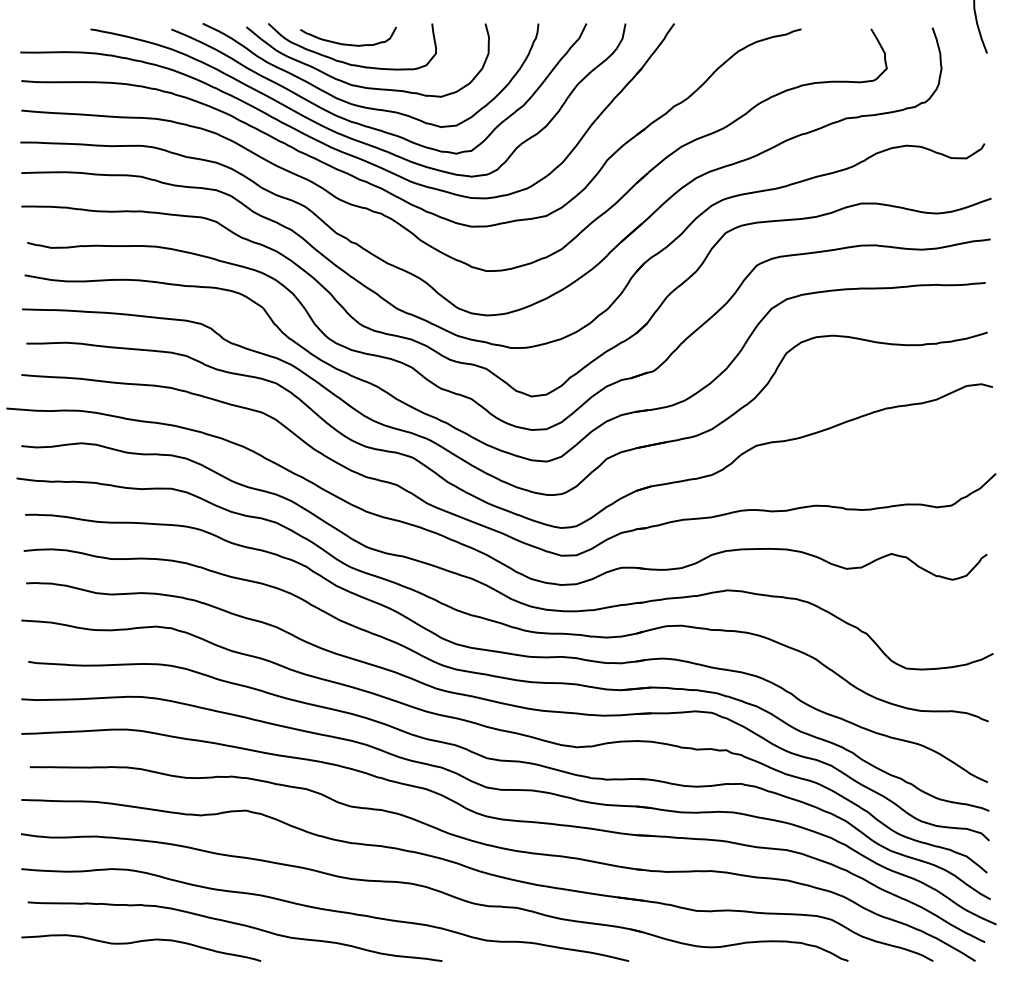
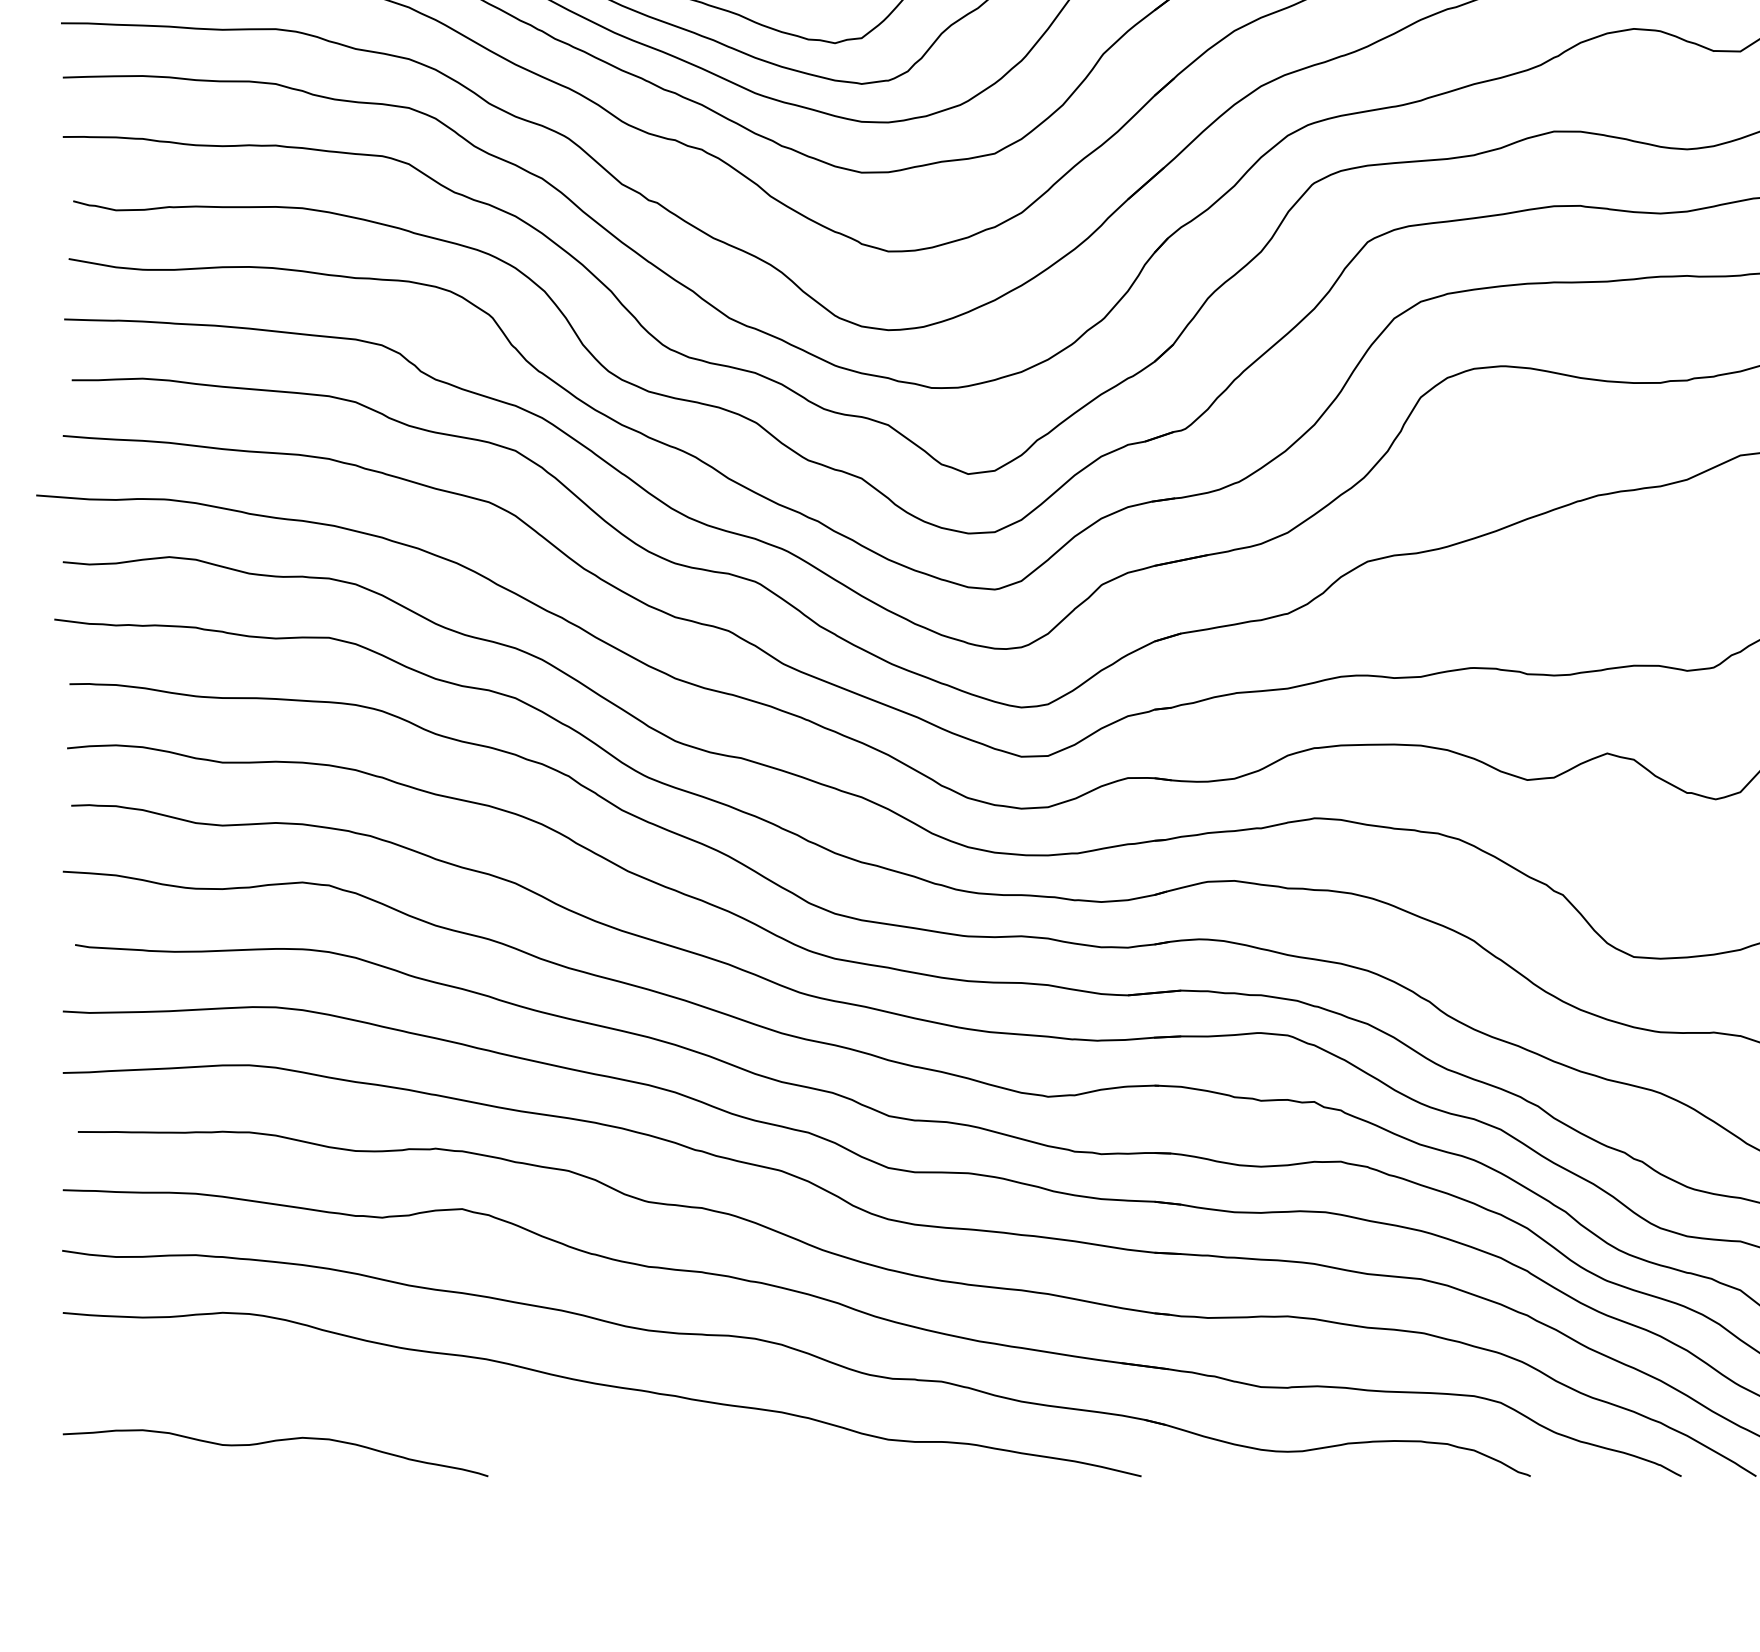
curve: (234, 924) -> (441, 1411), removed

